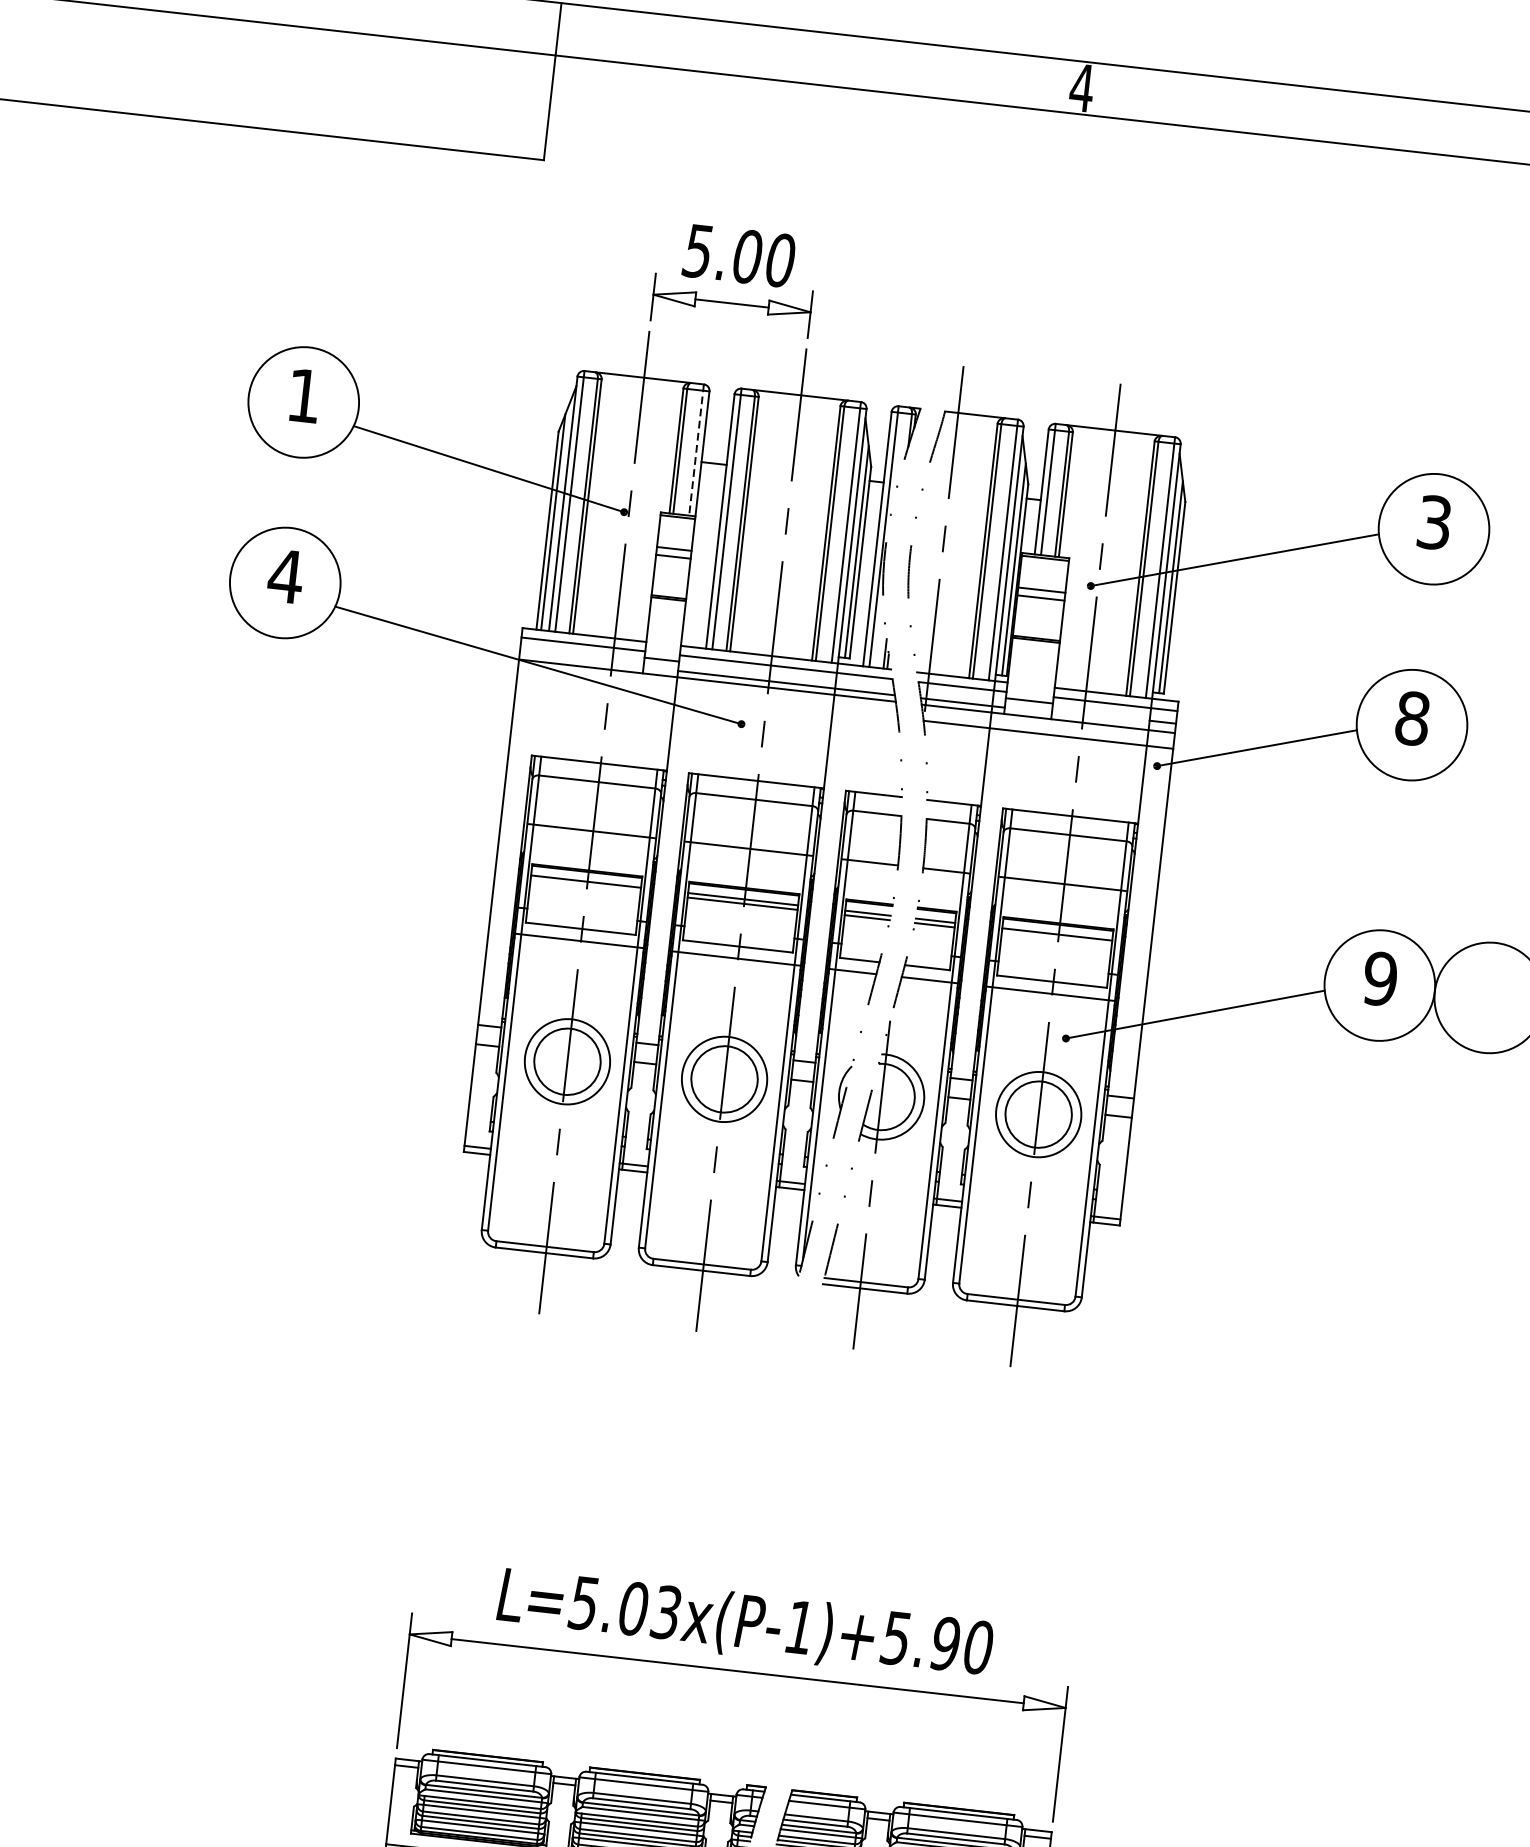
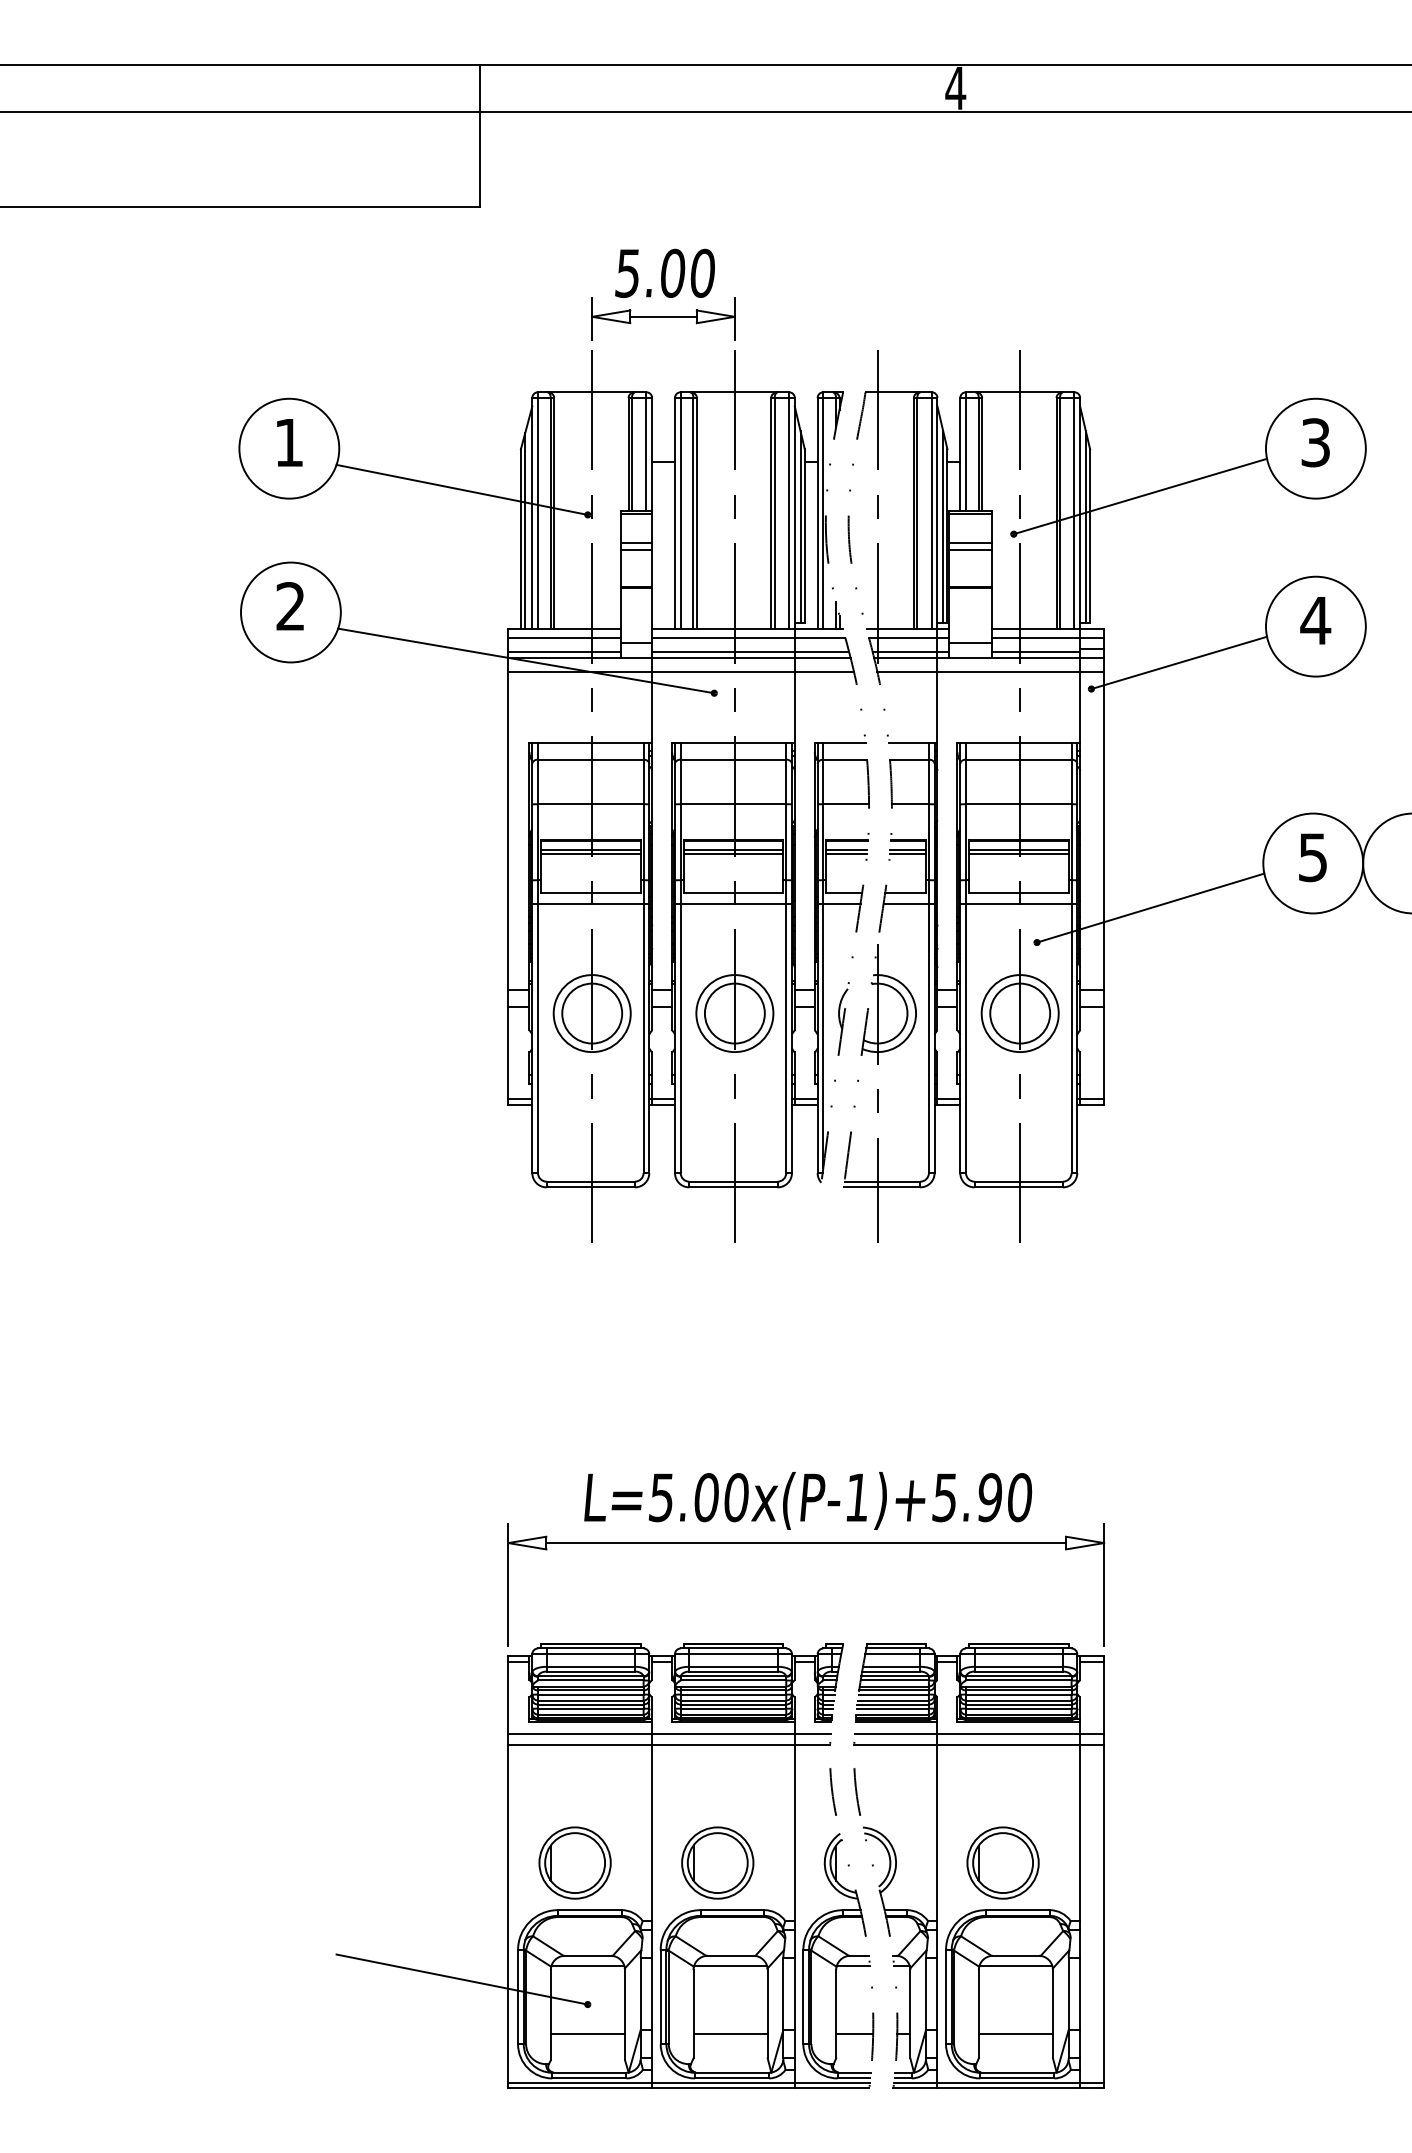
line: (696, 449) -> (646, 451), dashed -> solid
text: (285, 576) -> (290, 606), 4 -> 2
line: (581, 659) -> (564, 651), added
line: (708, 696) -> (681, 671), added
line: (1100, 717) -> (1035, 651), added
text: (1412, 718) -> (1315, 620), 8 -> 4
line: (585, 886) -> (590, 854), added
line: (1056, 939) -> (1018, 854), added
text: (1379, 978) -> (1312, 857), 9 -> 5
text: (665, 1612) -> (735, 1497), L=5.03x(P-1)+5.90 -> L=5.00x(P-1)+5.90

